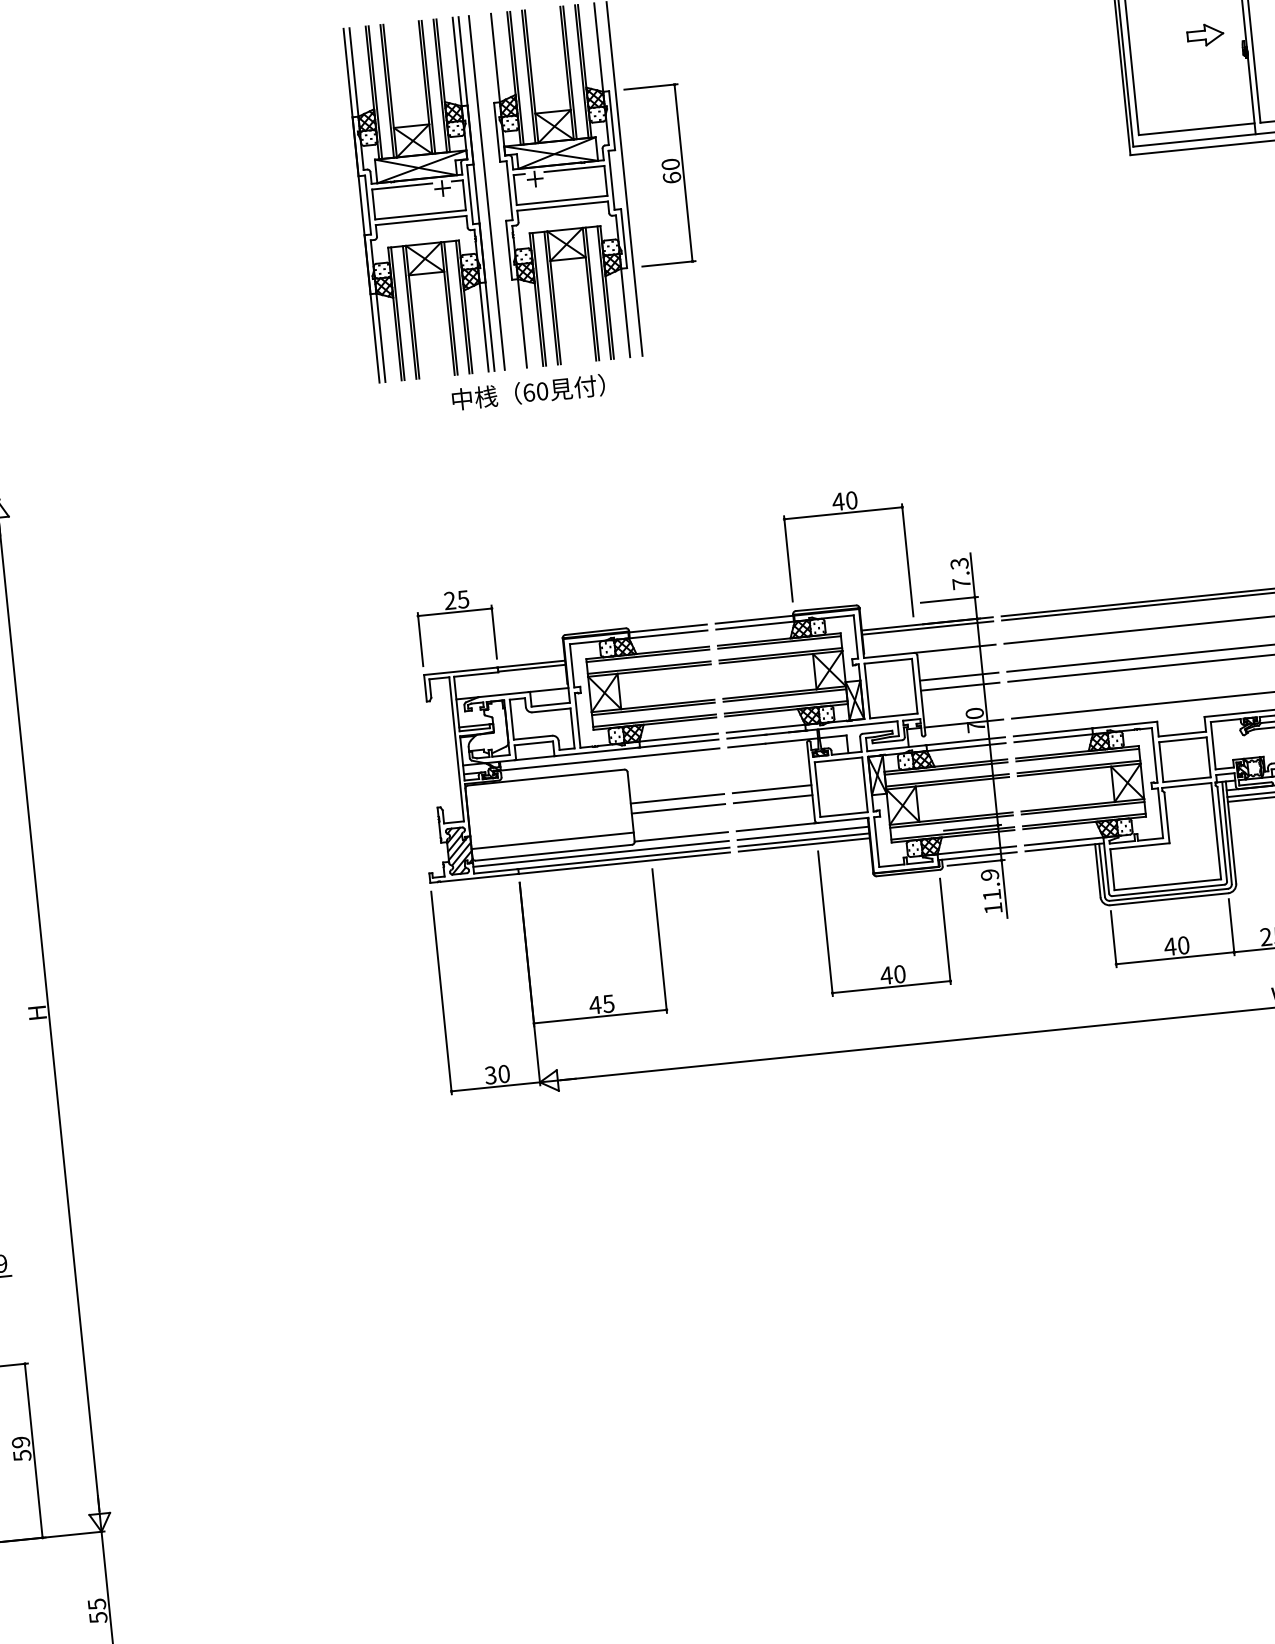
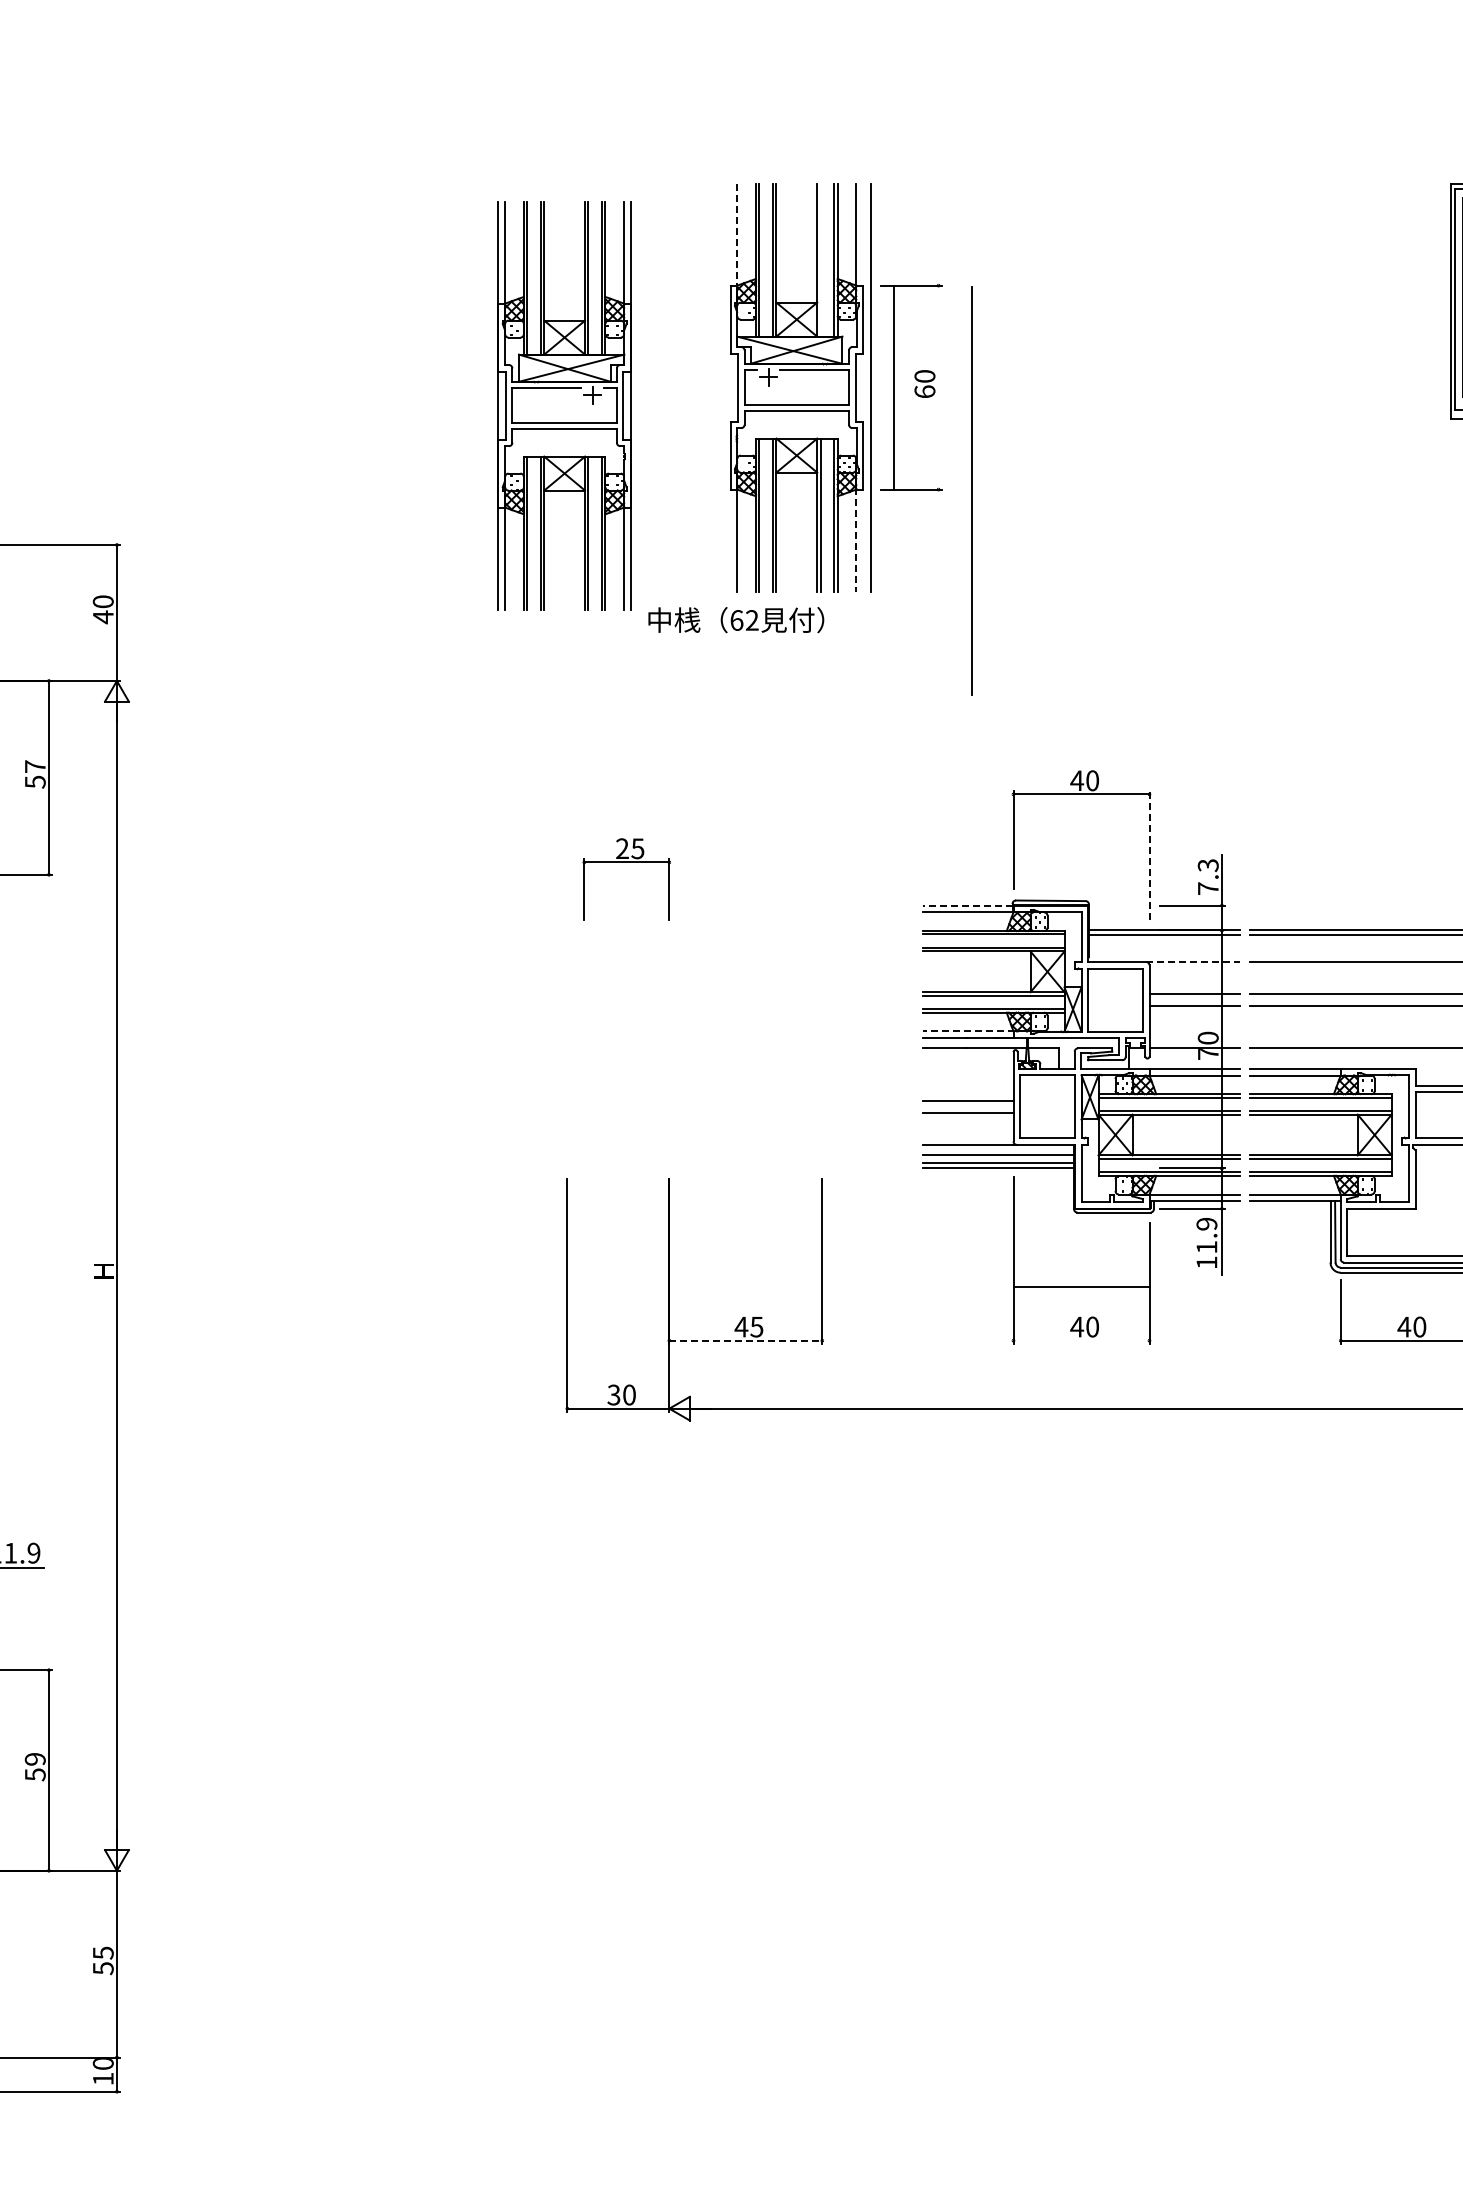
line: (495, 58) -> (737, 235), solid -> dashed
line: (569, 72) -> (820, 259), removed
line: (683, 172) -> (893, 387), moved
line: (486, 192) -> (971, 490), moved
part: (418, 199) -> (564, 405), moved
line: (625, 311) -> (856, 539), solid -> dashed
text: (542, 391) -> (752, 620), 60 -> 62
line: (907, 560) -> (1149, 855), solid -> dashed
line: (754, 619) -> (967, 905), solid -> dashed
line: (955, 649) -> (1193, 962), solid -> dashed
line: (766, 728) -> (968, 1031), solid -> dashed
part: (567, 751) -> (739, 1034), removed
line: (891, 986) -> (1081, 1286), moved
line: (600, 1016) -> (746, 1340), solid -> dashed

